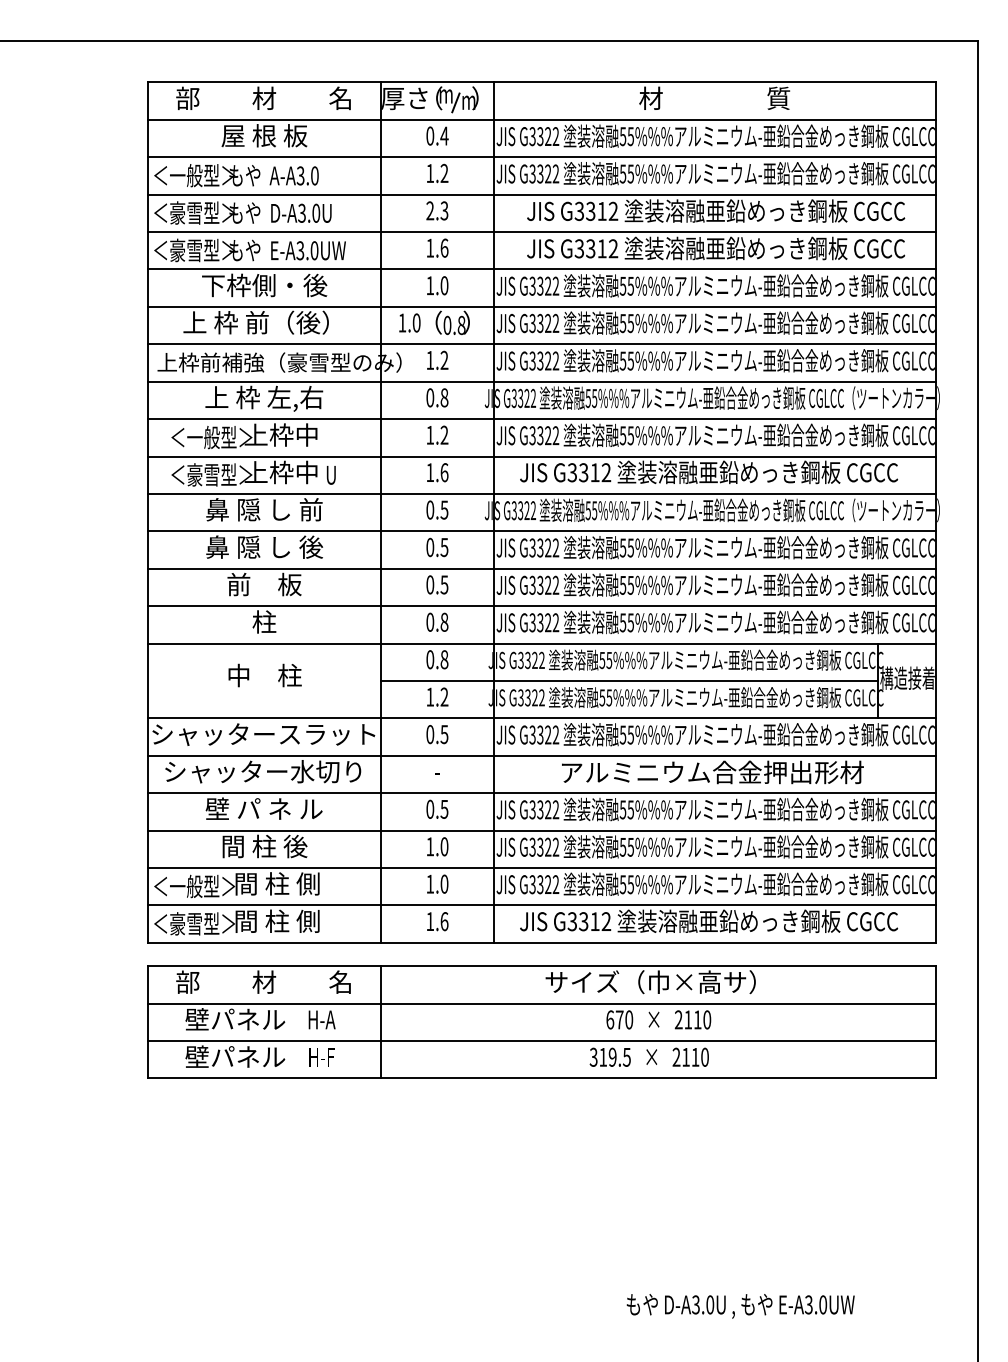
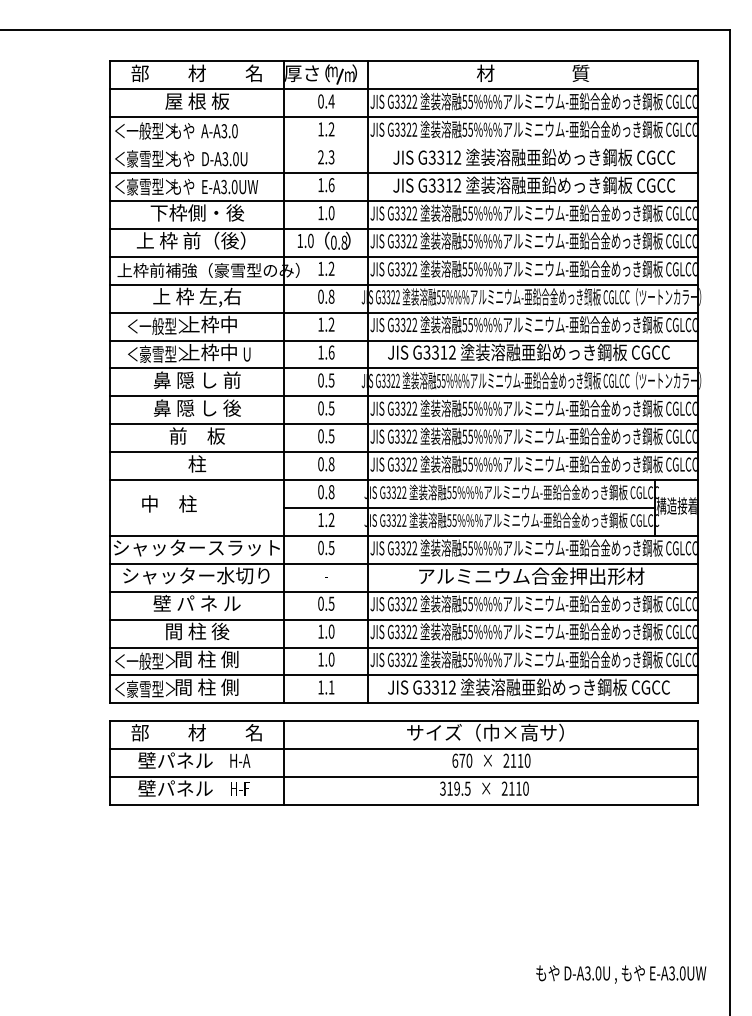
line: (541, 194) -> (403, 145), removed
text: (264, 675) -> (168, 503), moved
text: (444, 921) -> (331, 687), 1.6 -> 1.1
text: (740, 1306) -> (621, 974), moved

